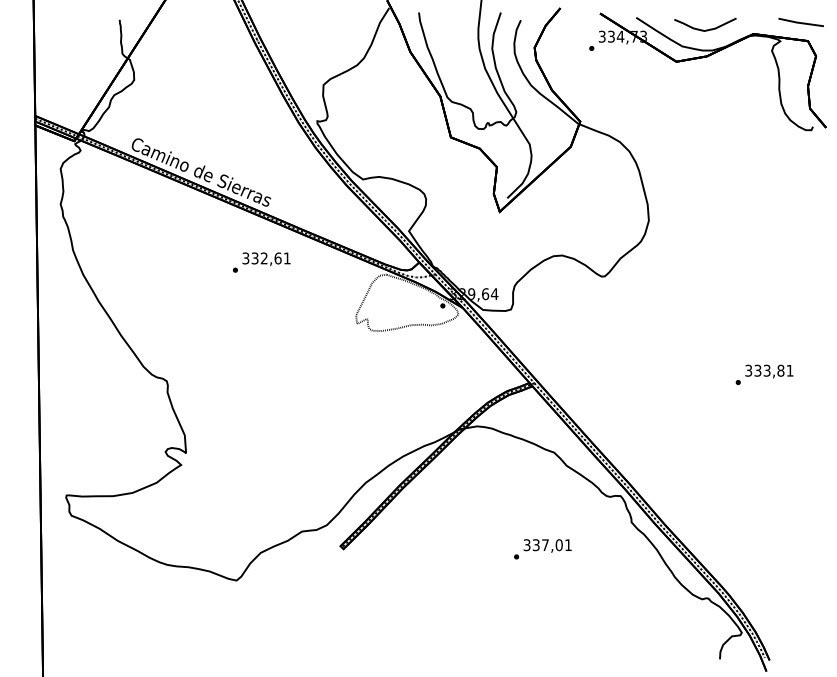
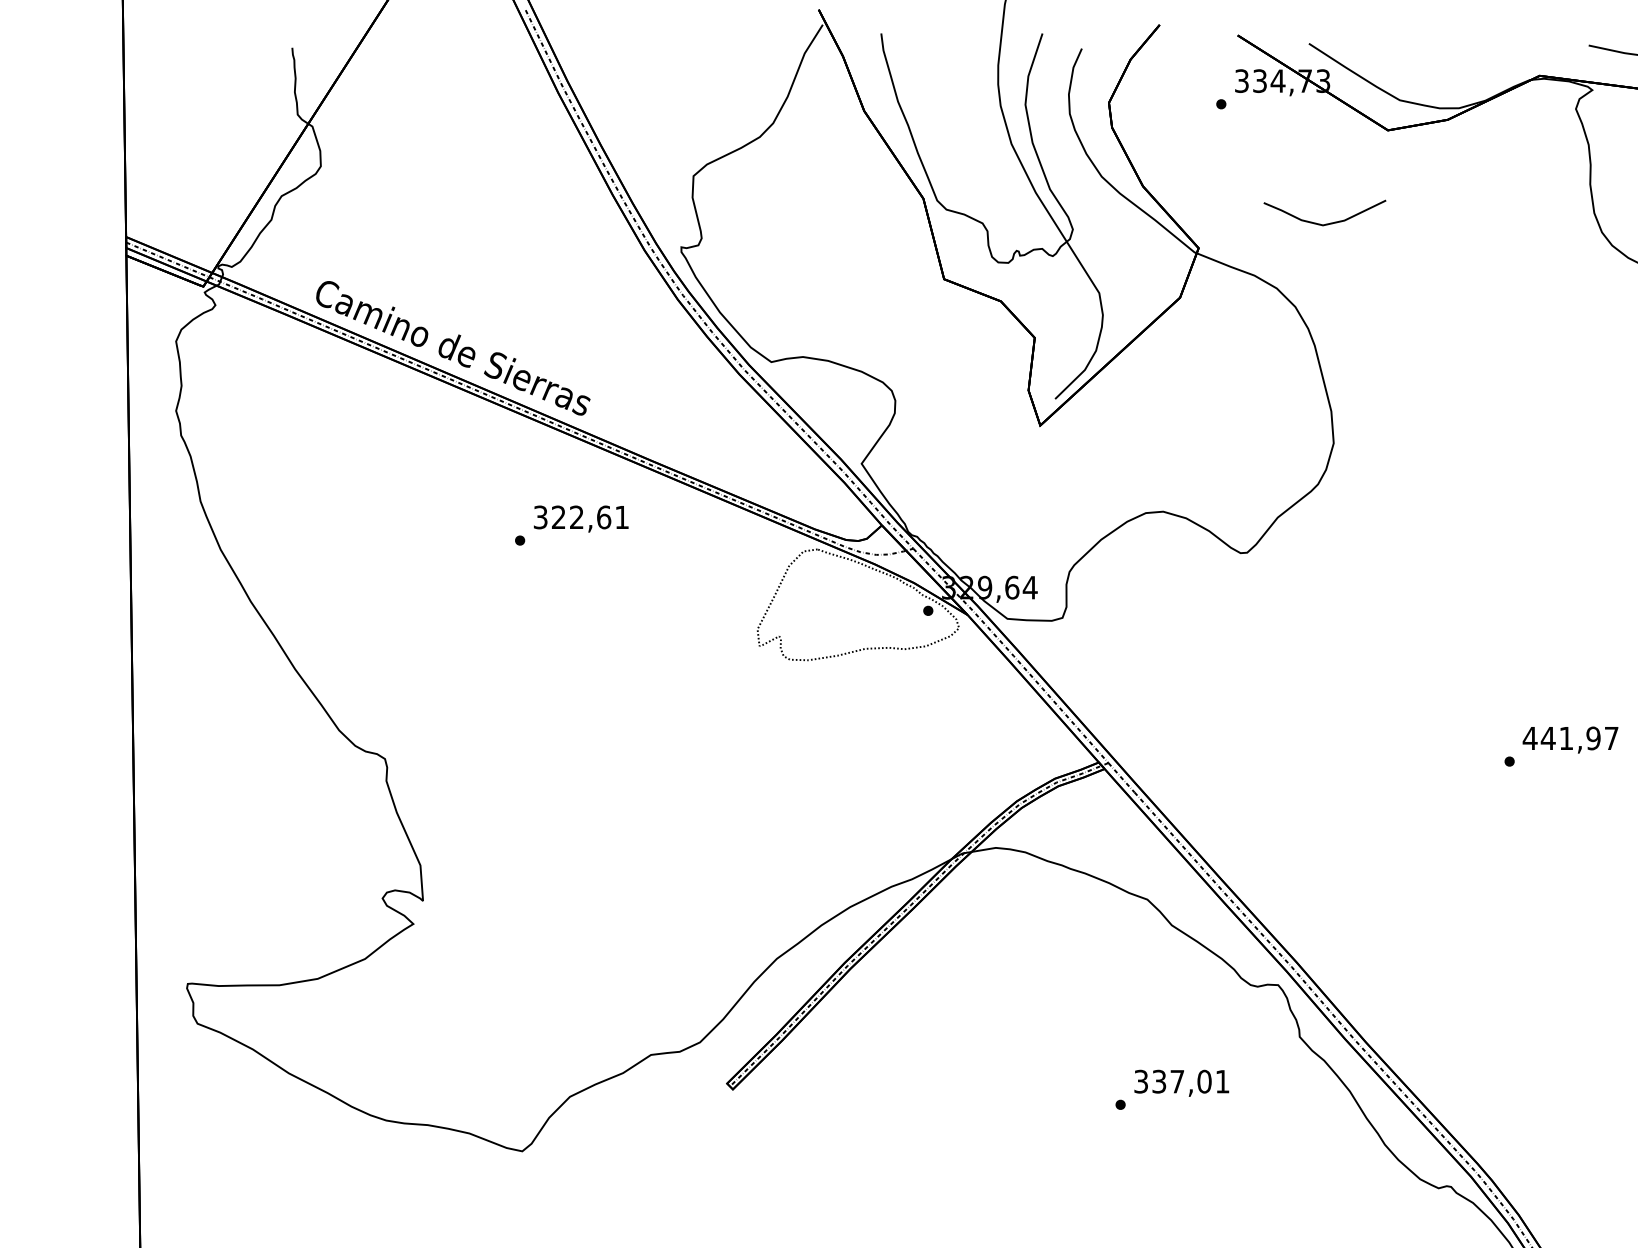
curve: (705, 29) -> (1325, 222), moved
text: (254, 258) -> (557, 517), 332,61 -> 322,61
text: (769, 370) -> (1571, 737), 333,81 -> 441,97
text: (542, 549) -> (1171, 1090), moved

